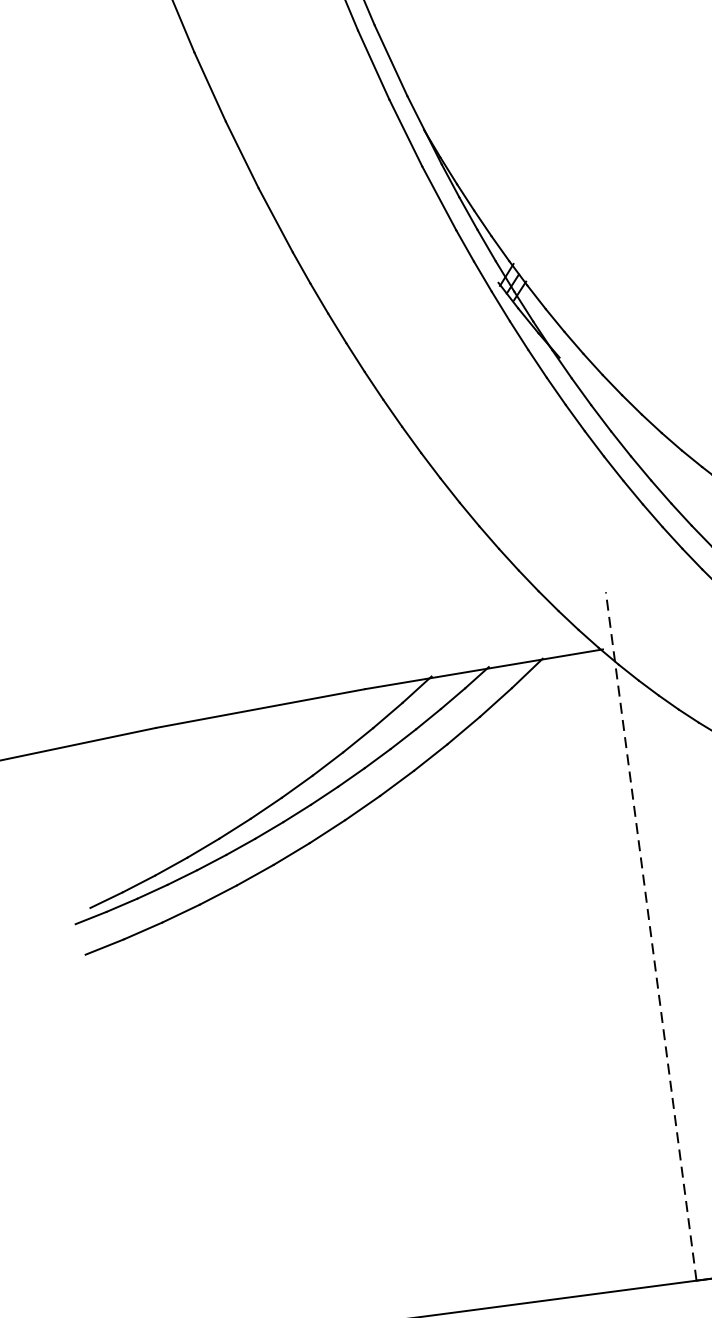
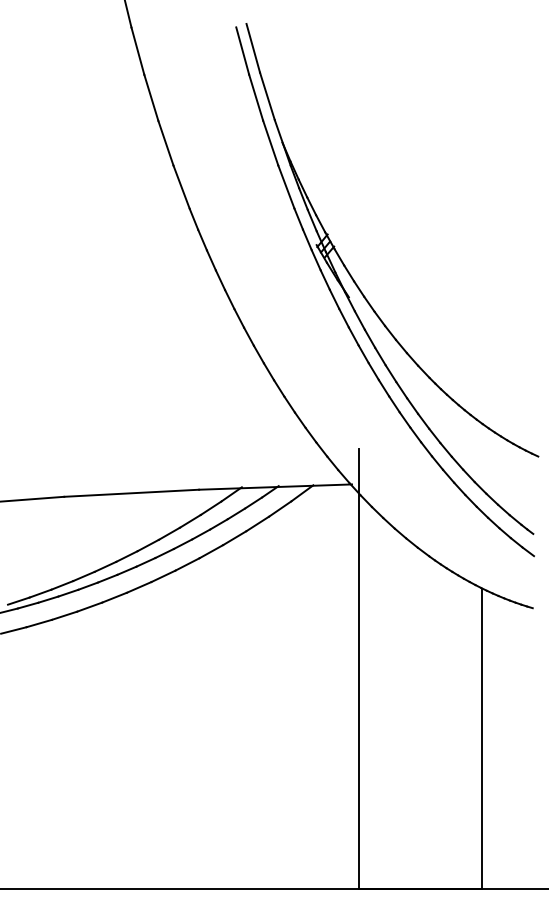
line: (650, 935) -> (358, 668), dashed -> solid

